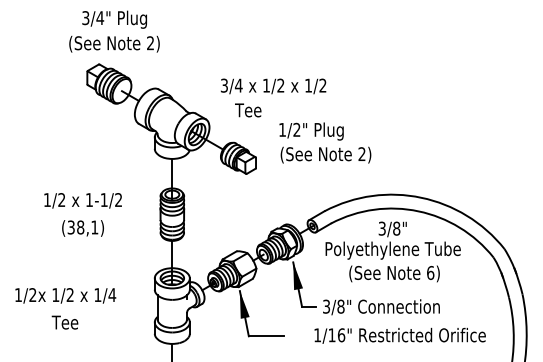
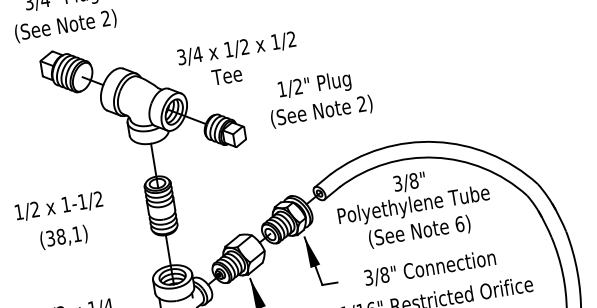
text: (273, 86) -> (236, 49), moved
text: (311, 131) -> (314, 85), moved
text: (381, 307) -> (430, 268), moved

